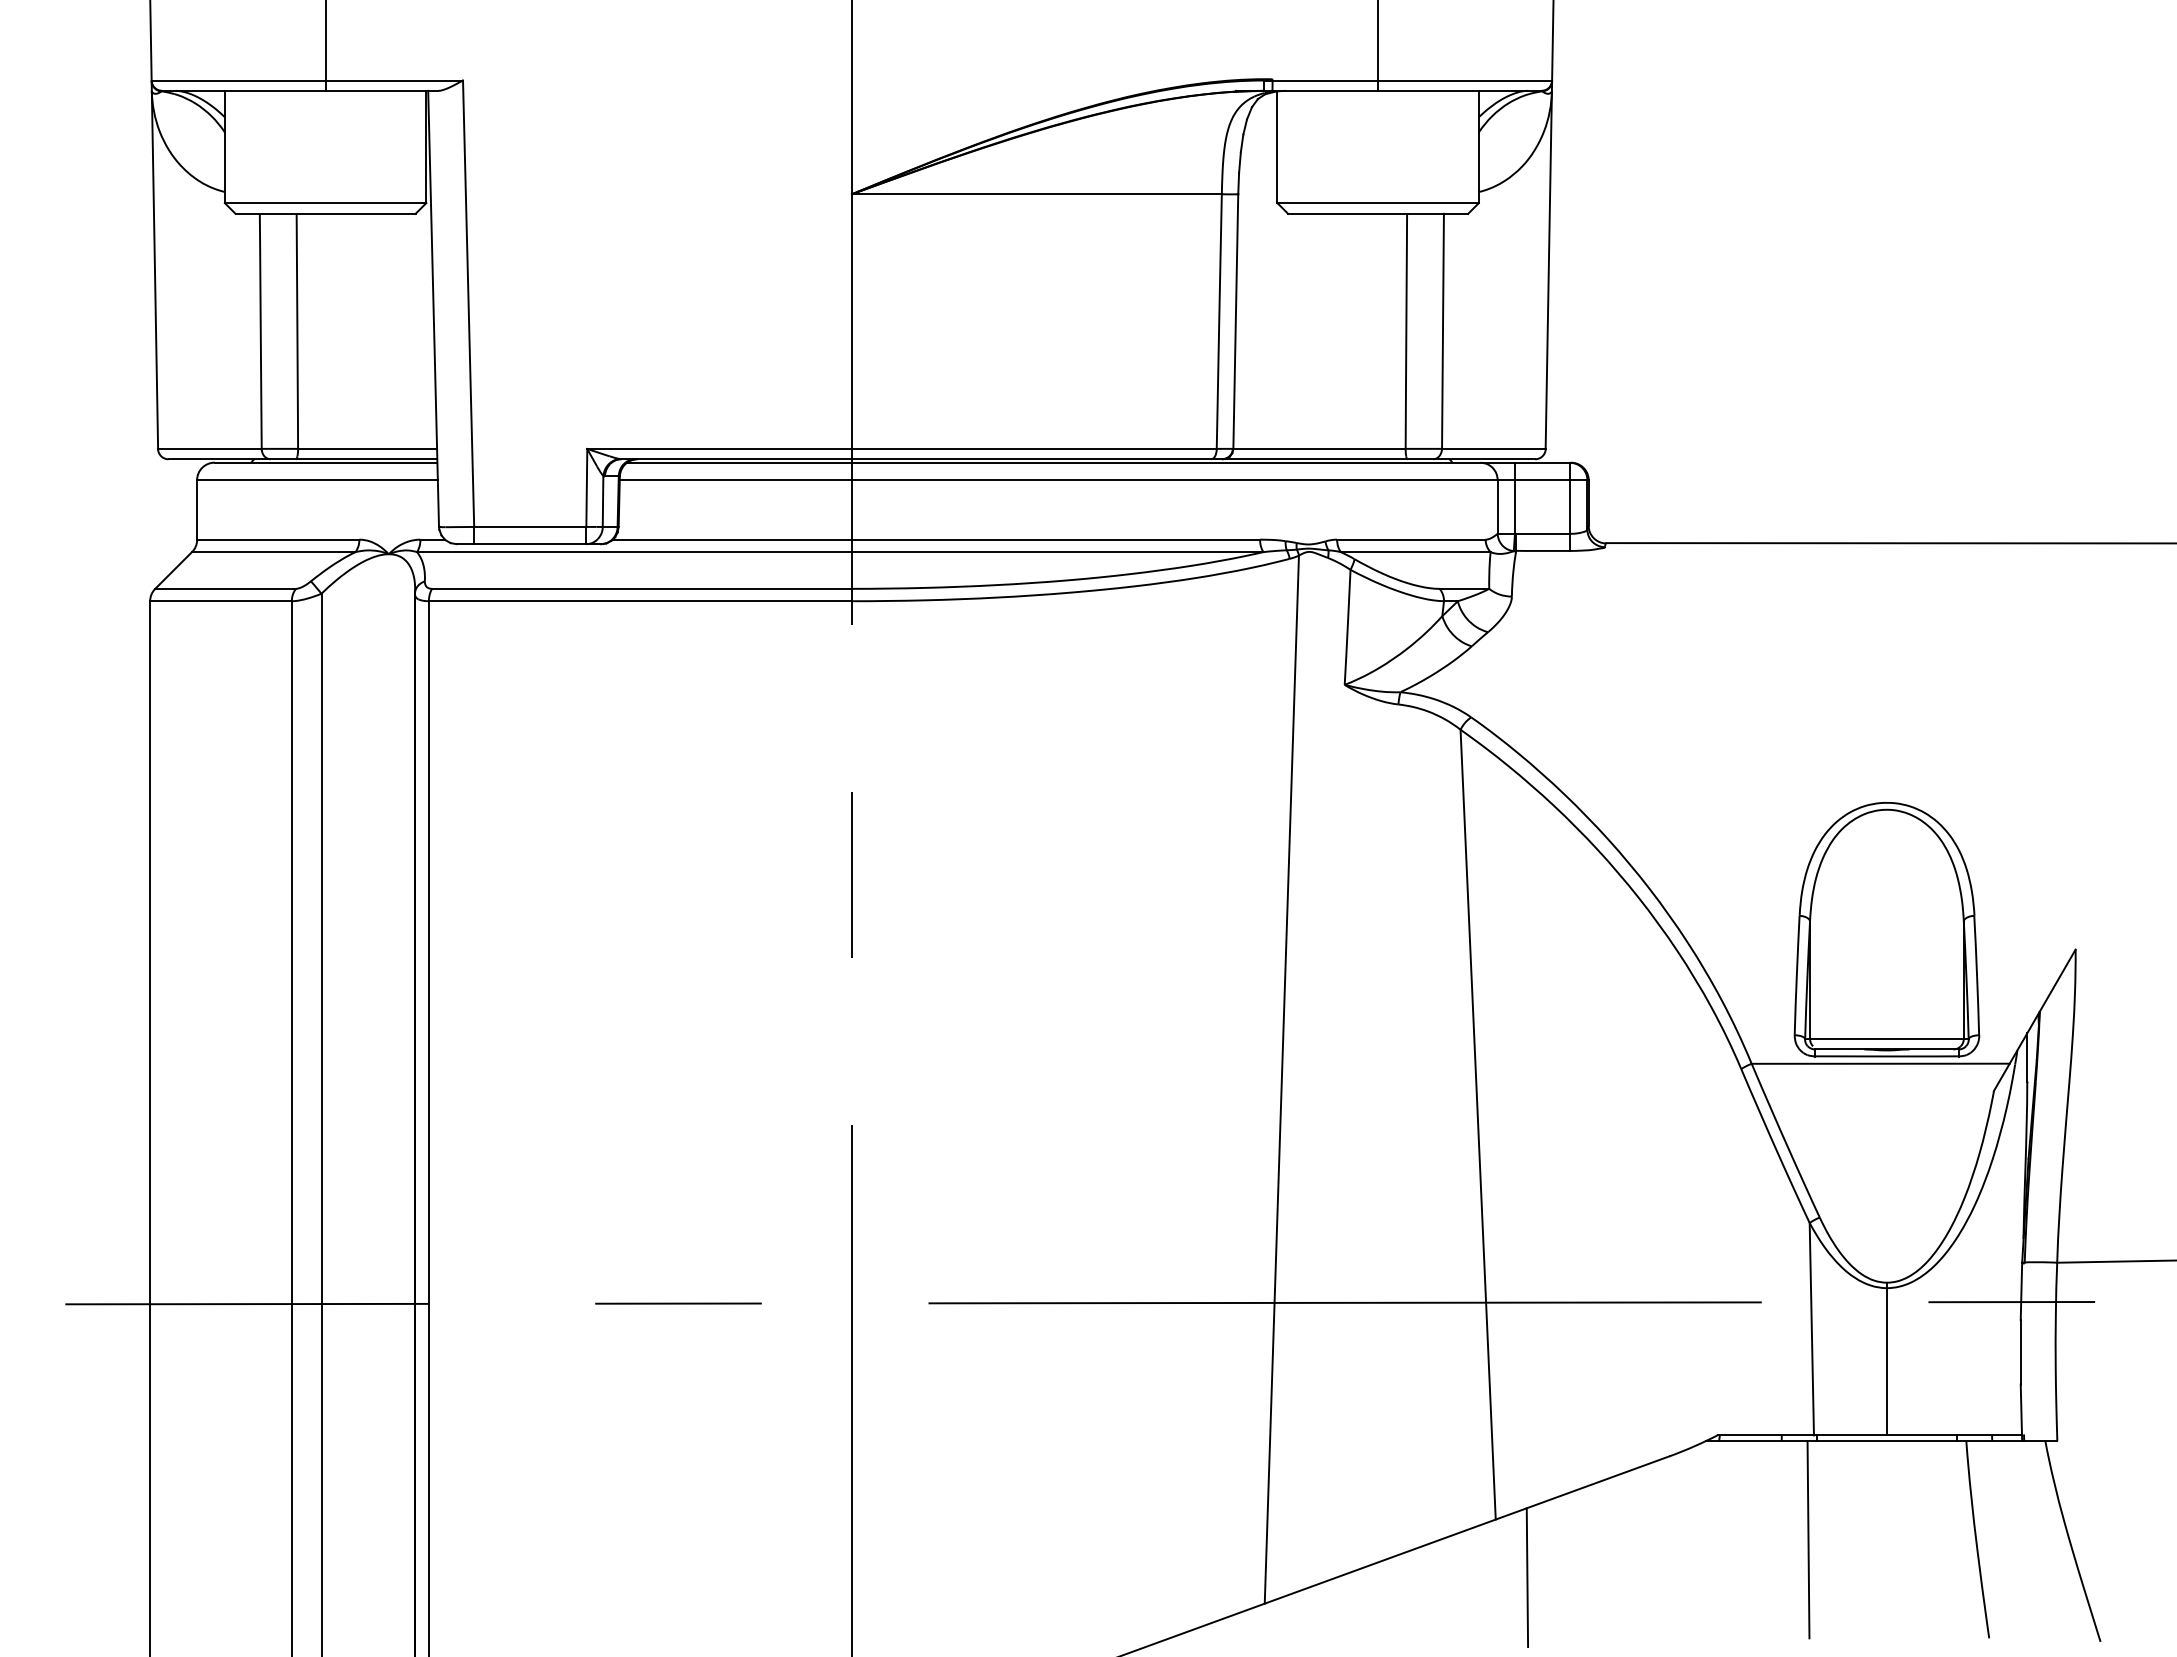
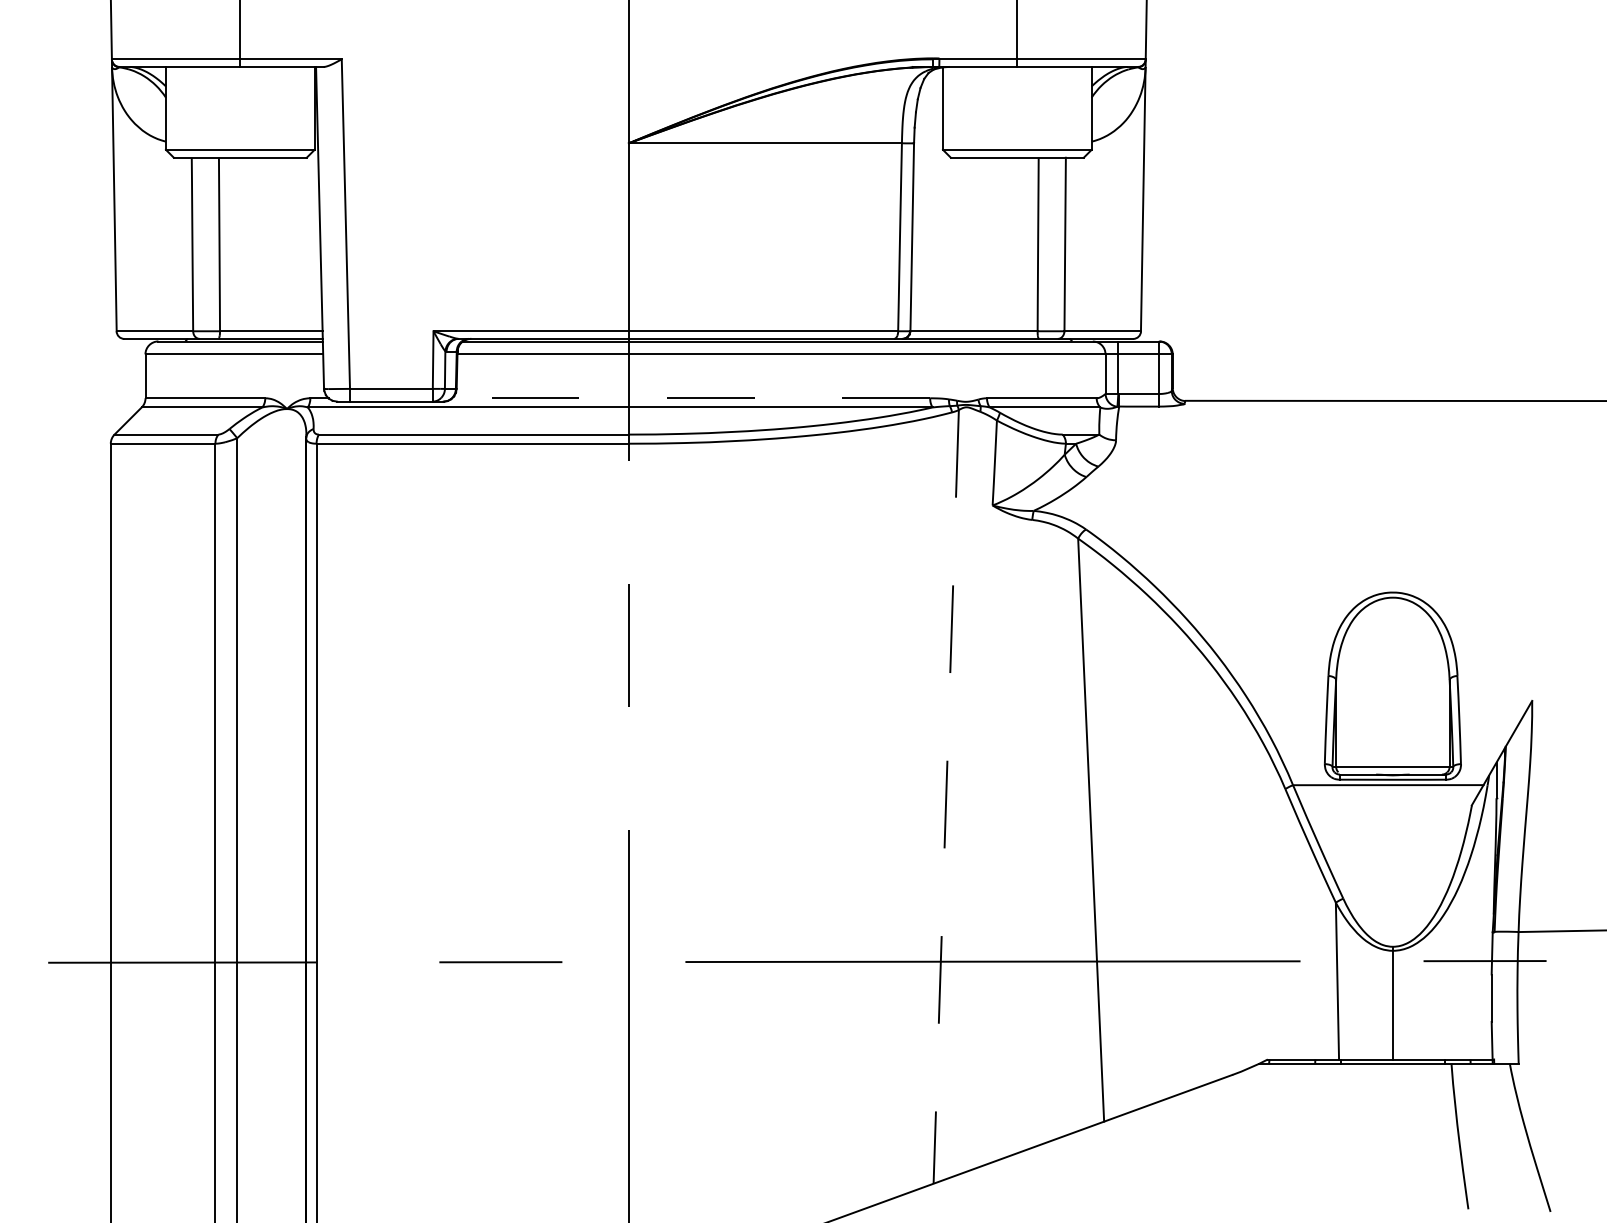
line: (936, 539) -> (691, 398), solid -> dashed
line: (1281, 1080) -> (945, 797), solid -> dashed
line: (1808, 1539) -> (1335, 1136), removed
line: (1527, 1577) -> (1127, 1164), removed

